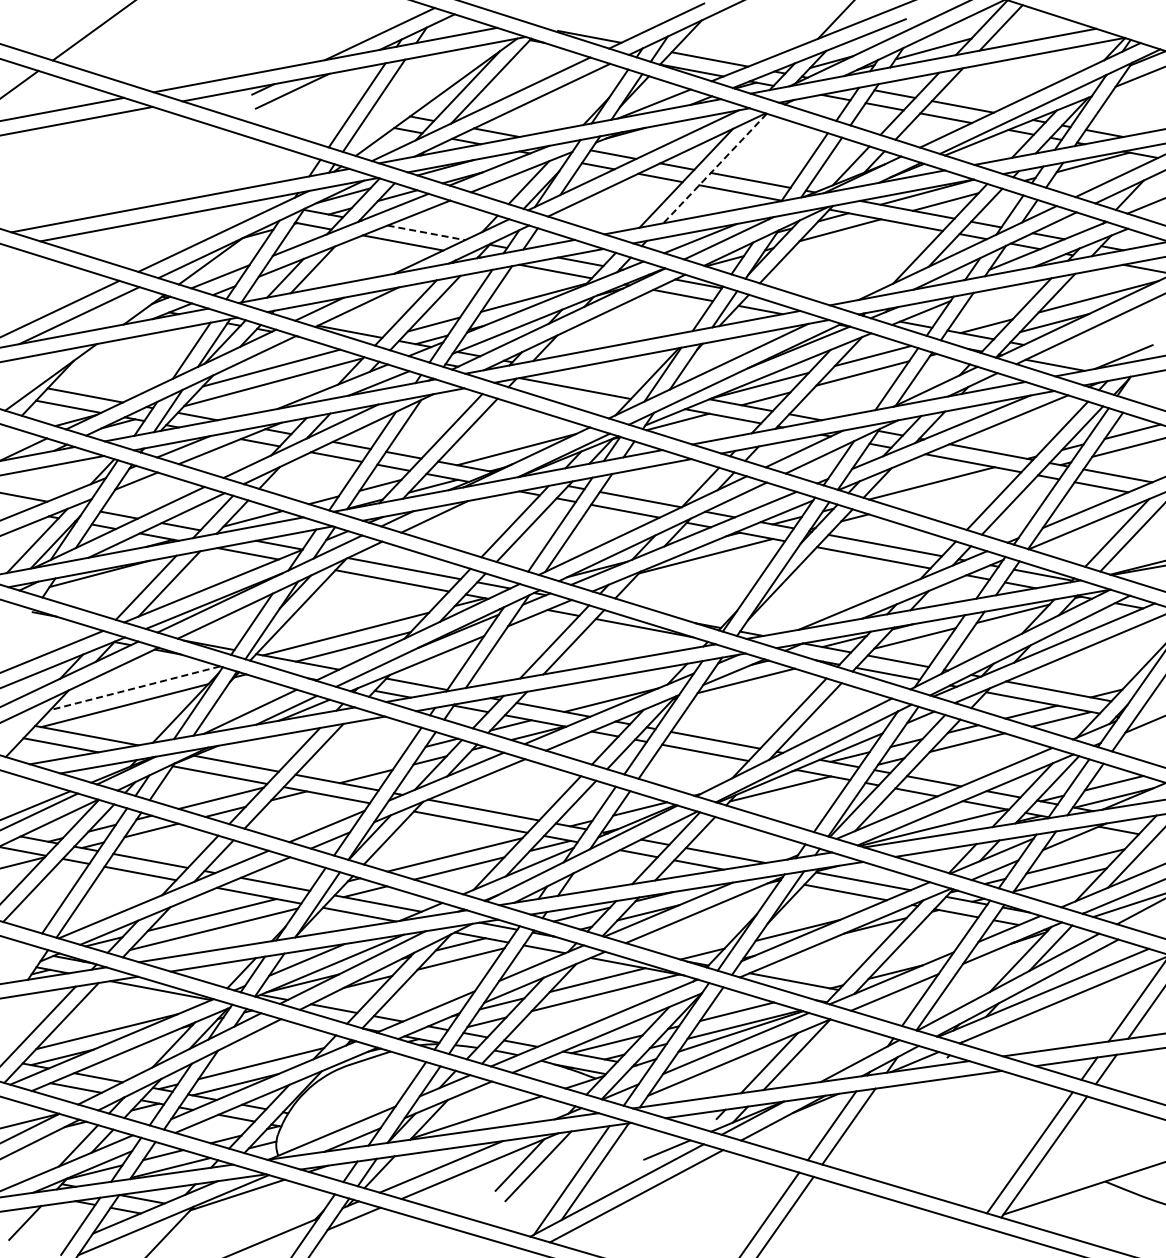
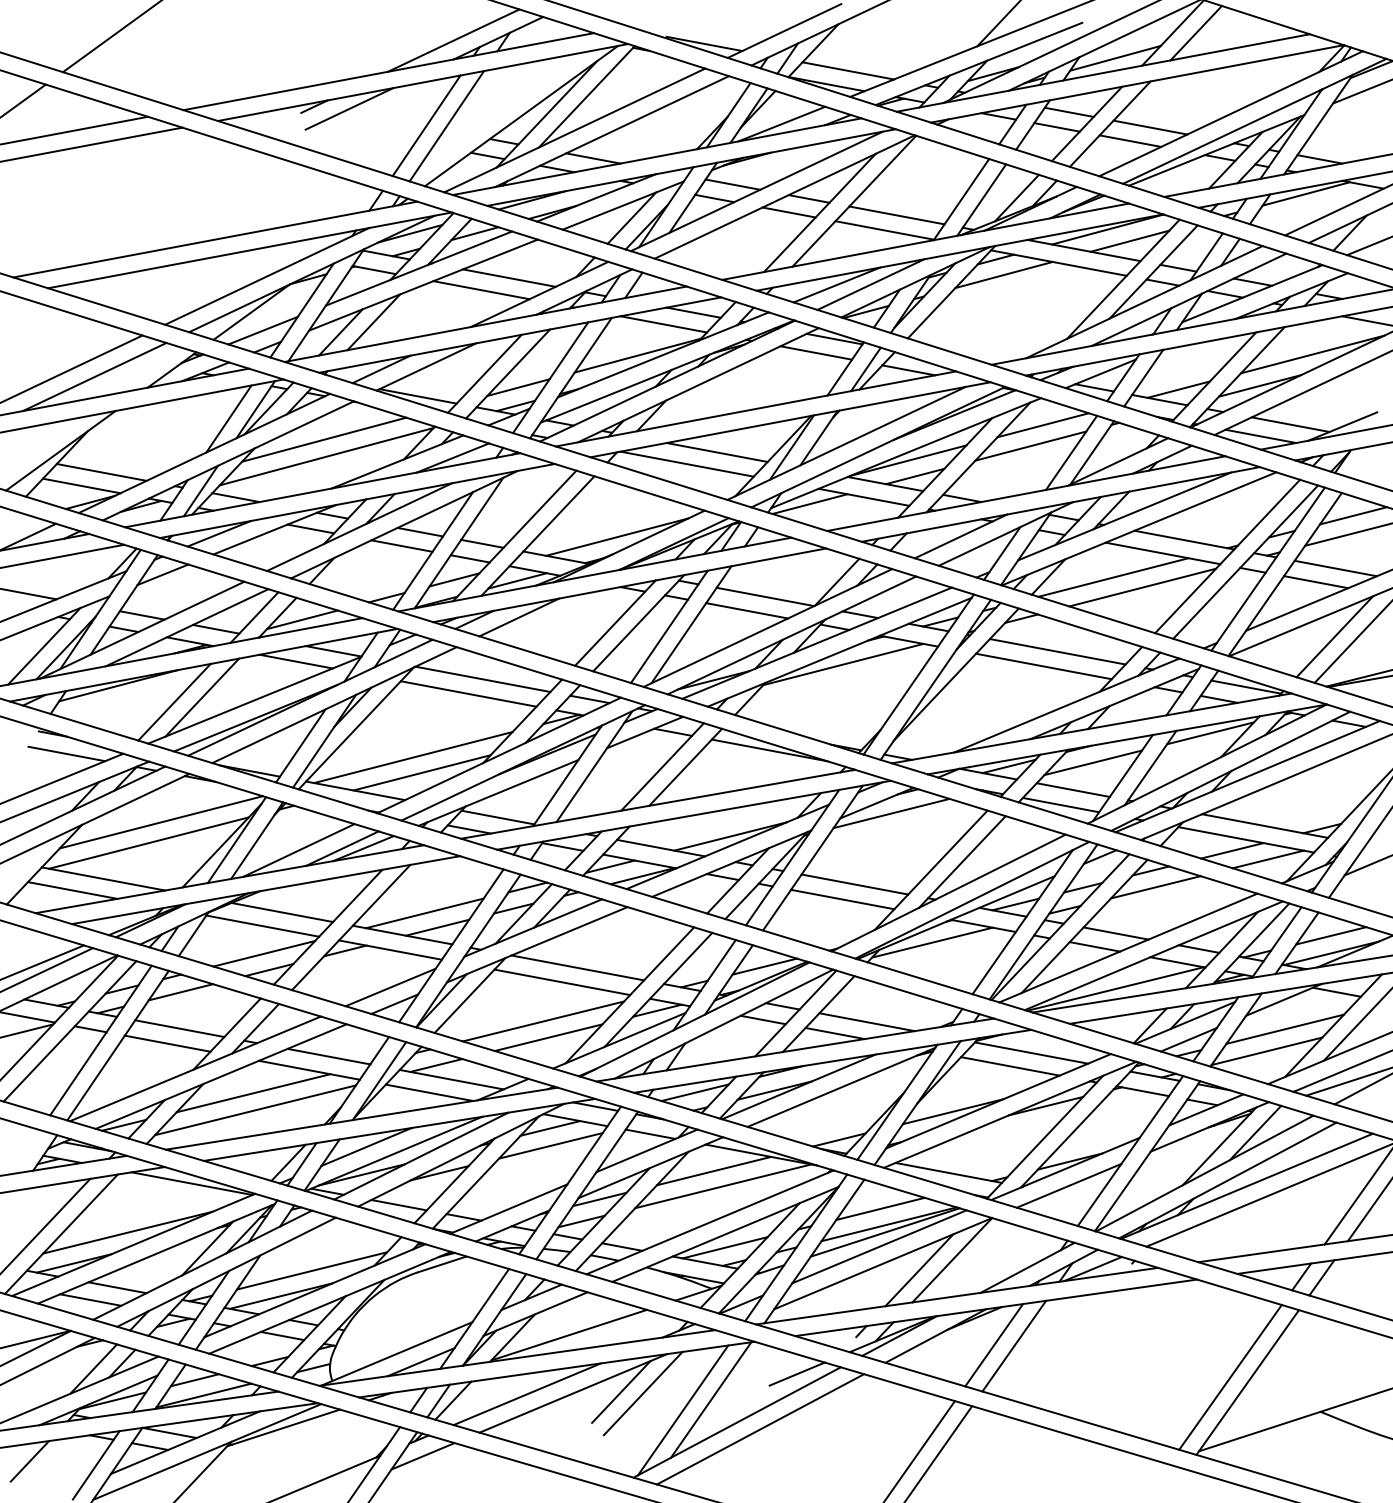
line: (714, 168) -> (853, 201), dashed -> solid
line: (426, 232) -> (509, 277), dashed -> solid
line: (1079, 355) -> (1289, 424), added
line: (600, 378) -> (717, 452), added
line: (956, 491) -> (1142, 587), added
line: (56, 631) -> (67, 754), added
line: (135, 688) -> (161, 822), dashed -> solid
line: (355, 764) -> (424, 913), added

